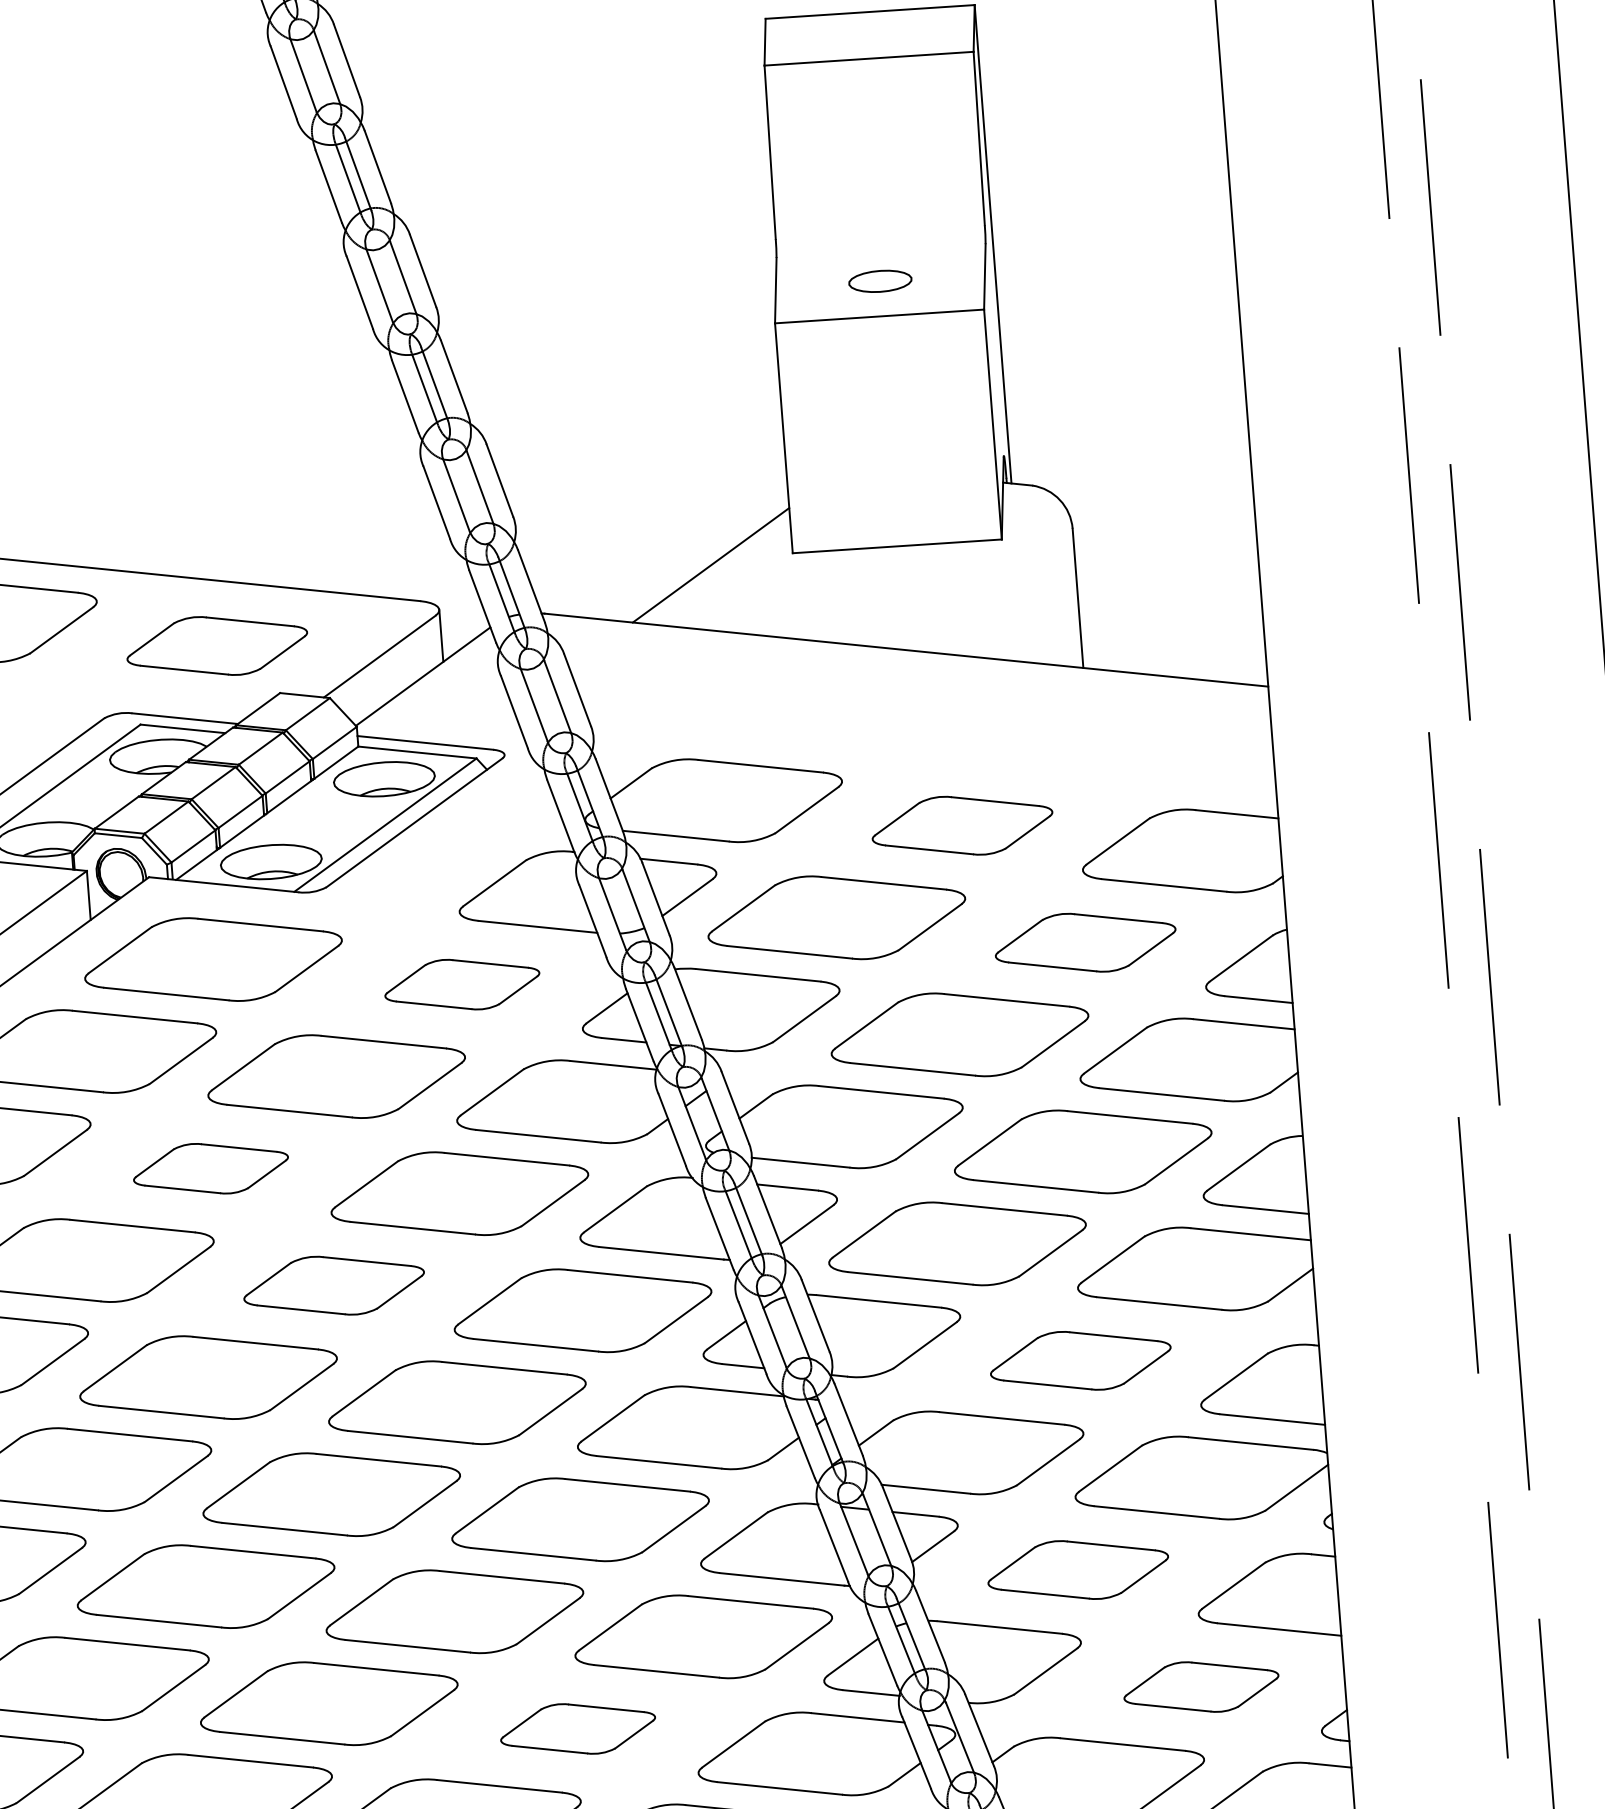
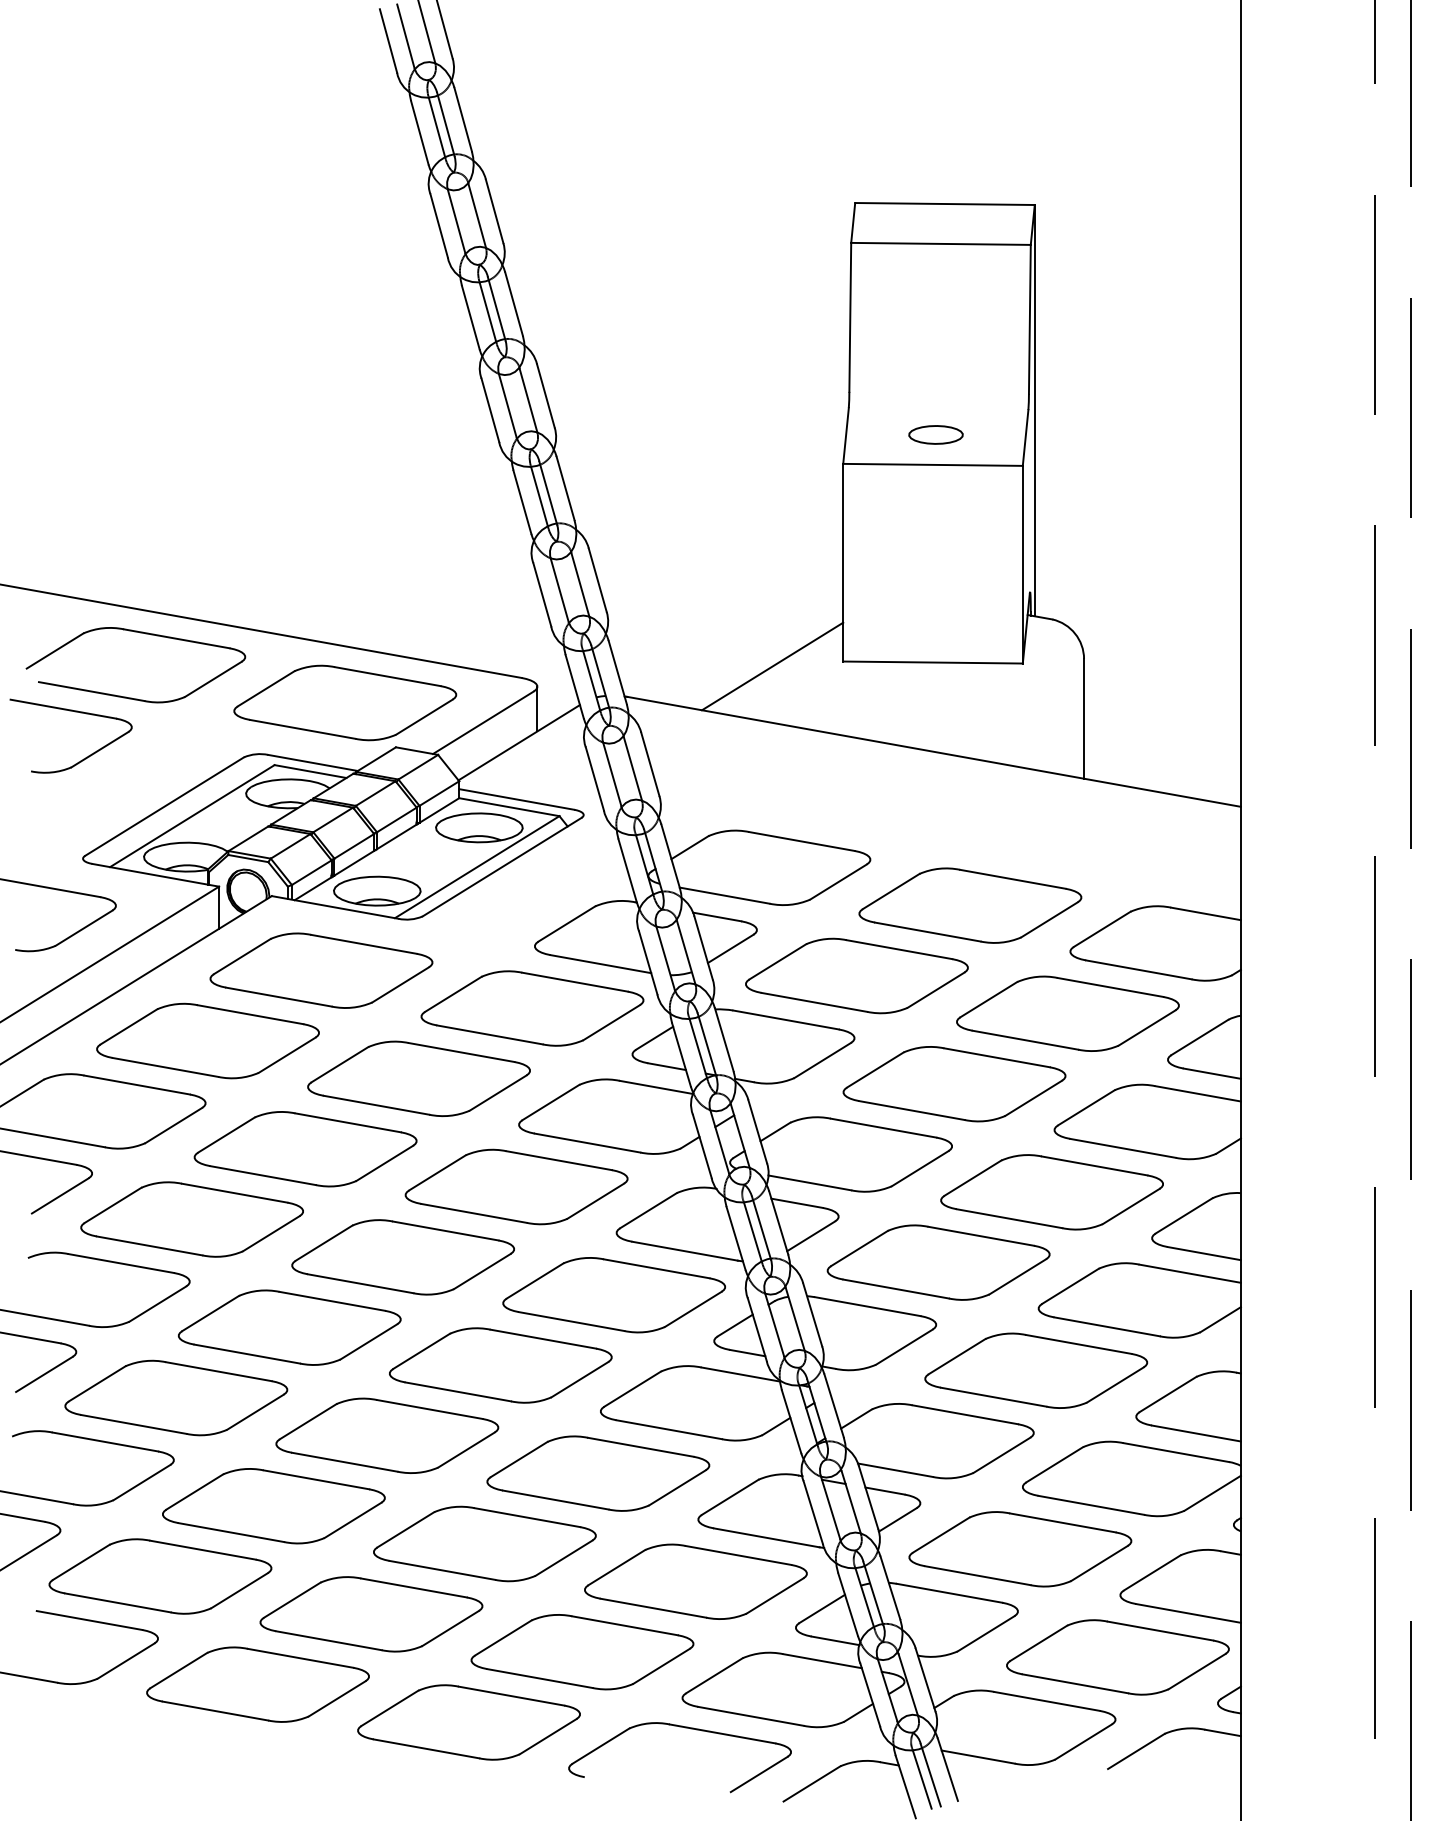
part: (217, 645) -> (345, 702), size x1.43
part: (962, 825) -> (970, 905), size x1.43
part: (1085, 942) -> (1067, 1013), size x1.43
part: (462, 984) -> (532, 1008), size x1.67
part: (210, 1168) -> (305, 1149), size x1.67
part: (333, 1285) -> (402, 1257), size x1.43
part: (1080, 1360) -> (1036, 1370), size x1.43
part: (1078, 1570) -> (1020, 1549), size x1.43
part: (1200, 1687) -> (1117, 1657), size x1.67
part: (578, 1729) -> (582, 1652), size x1.67

